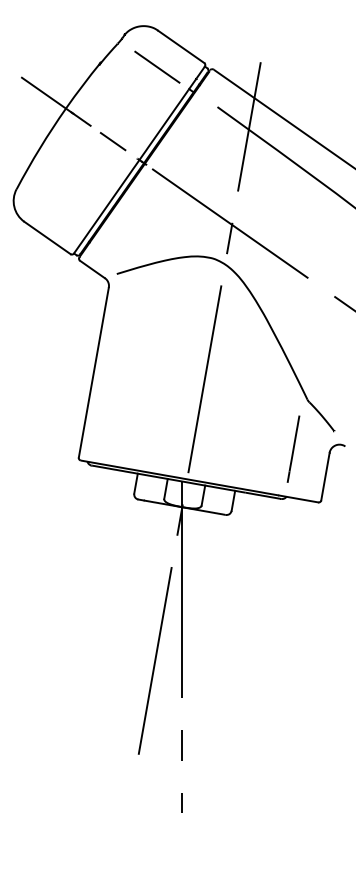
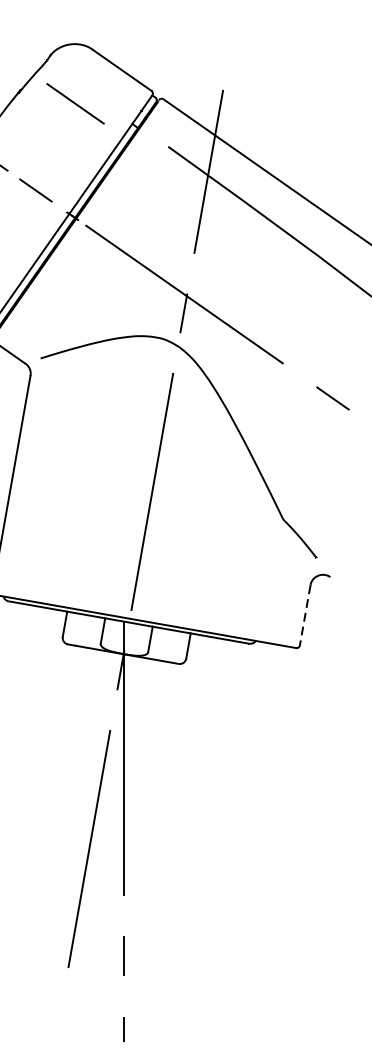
line: (157, 66) -> (75, 102), moved
line: (293, 448) -> (264, 579), removed
line: (325, 477) -> (305, 616), solid -> dashed

